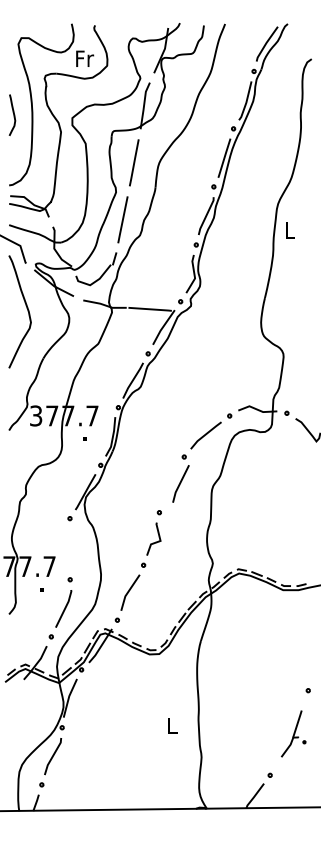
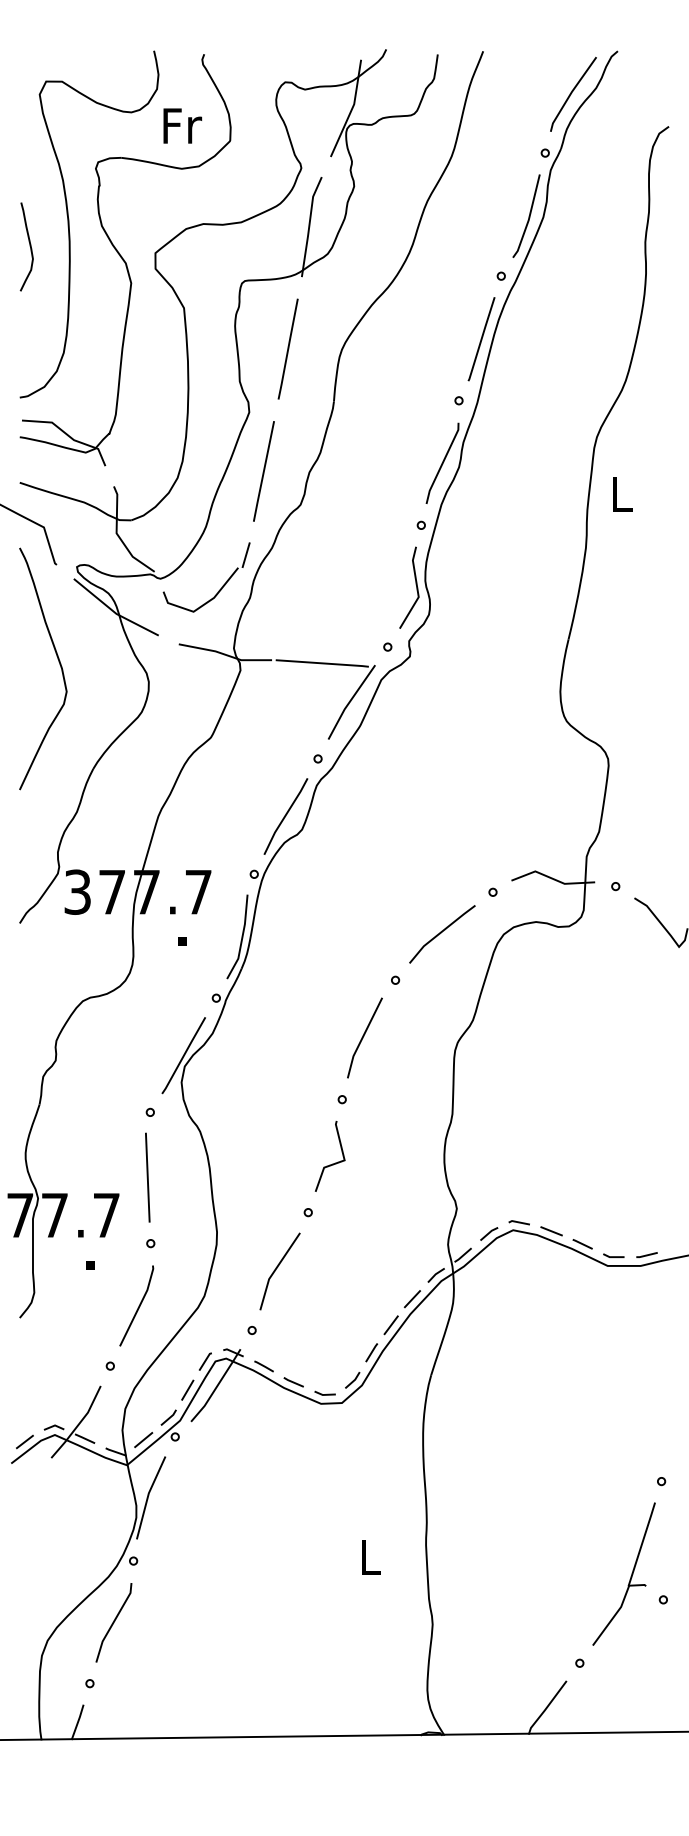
line: (180, 483) -> (363, 1037), moved
line: (68, 548) -> (147, 1176), added
part: (293, 733) -> (629, 1573), size x1.43

